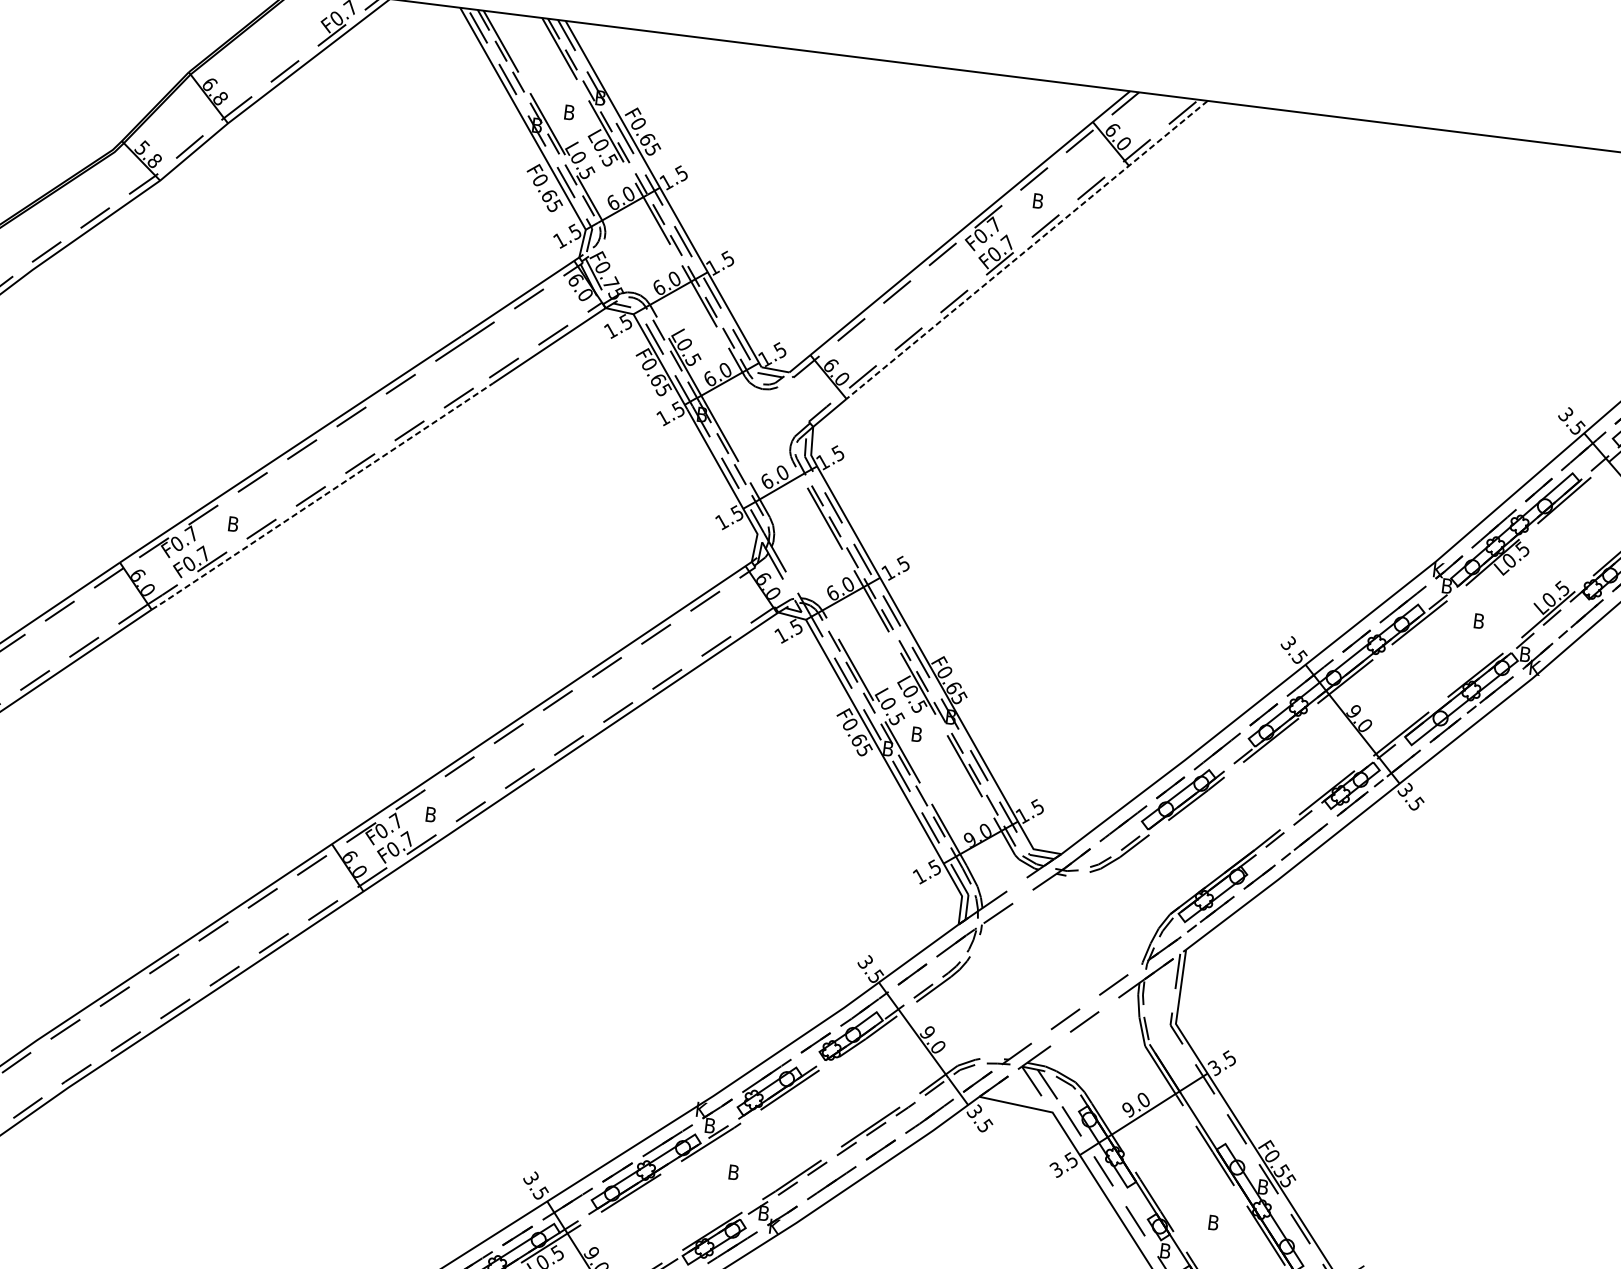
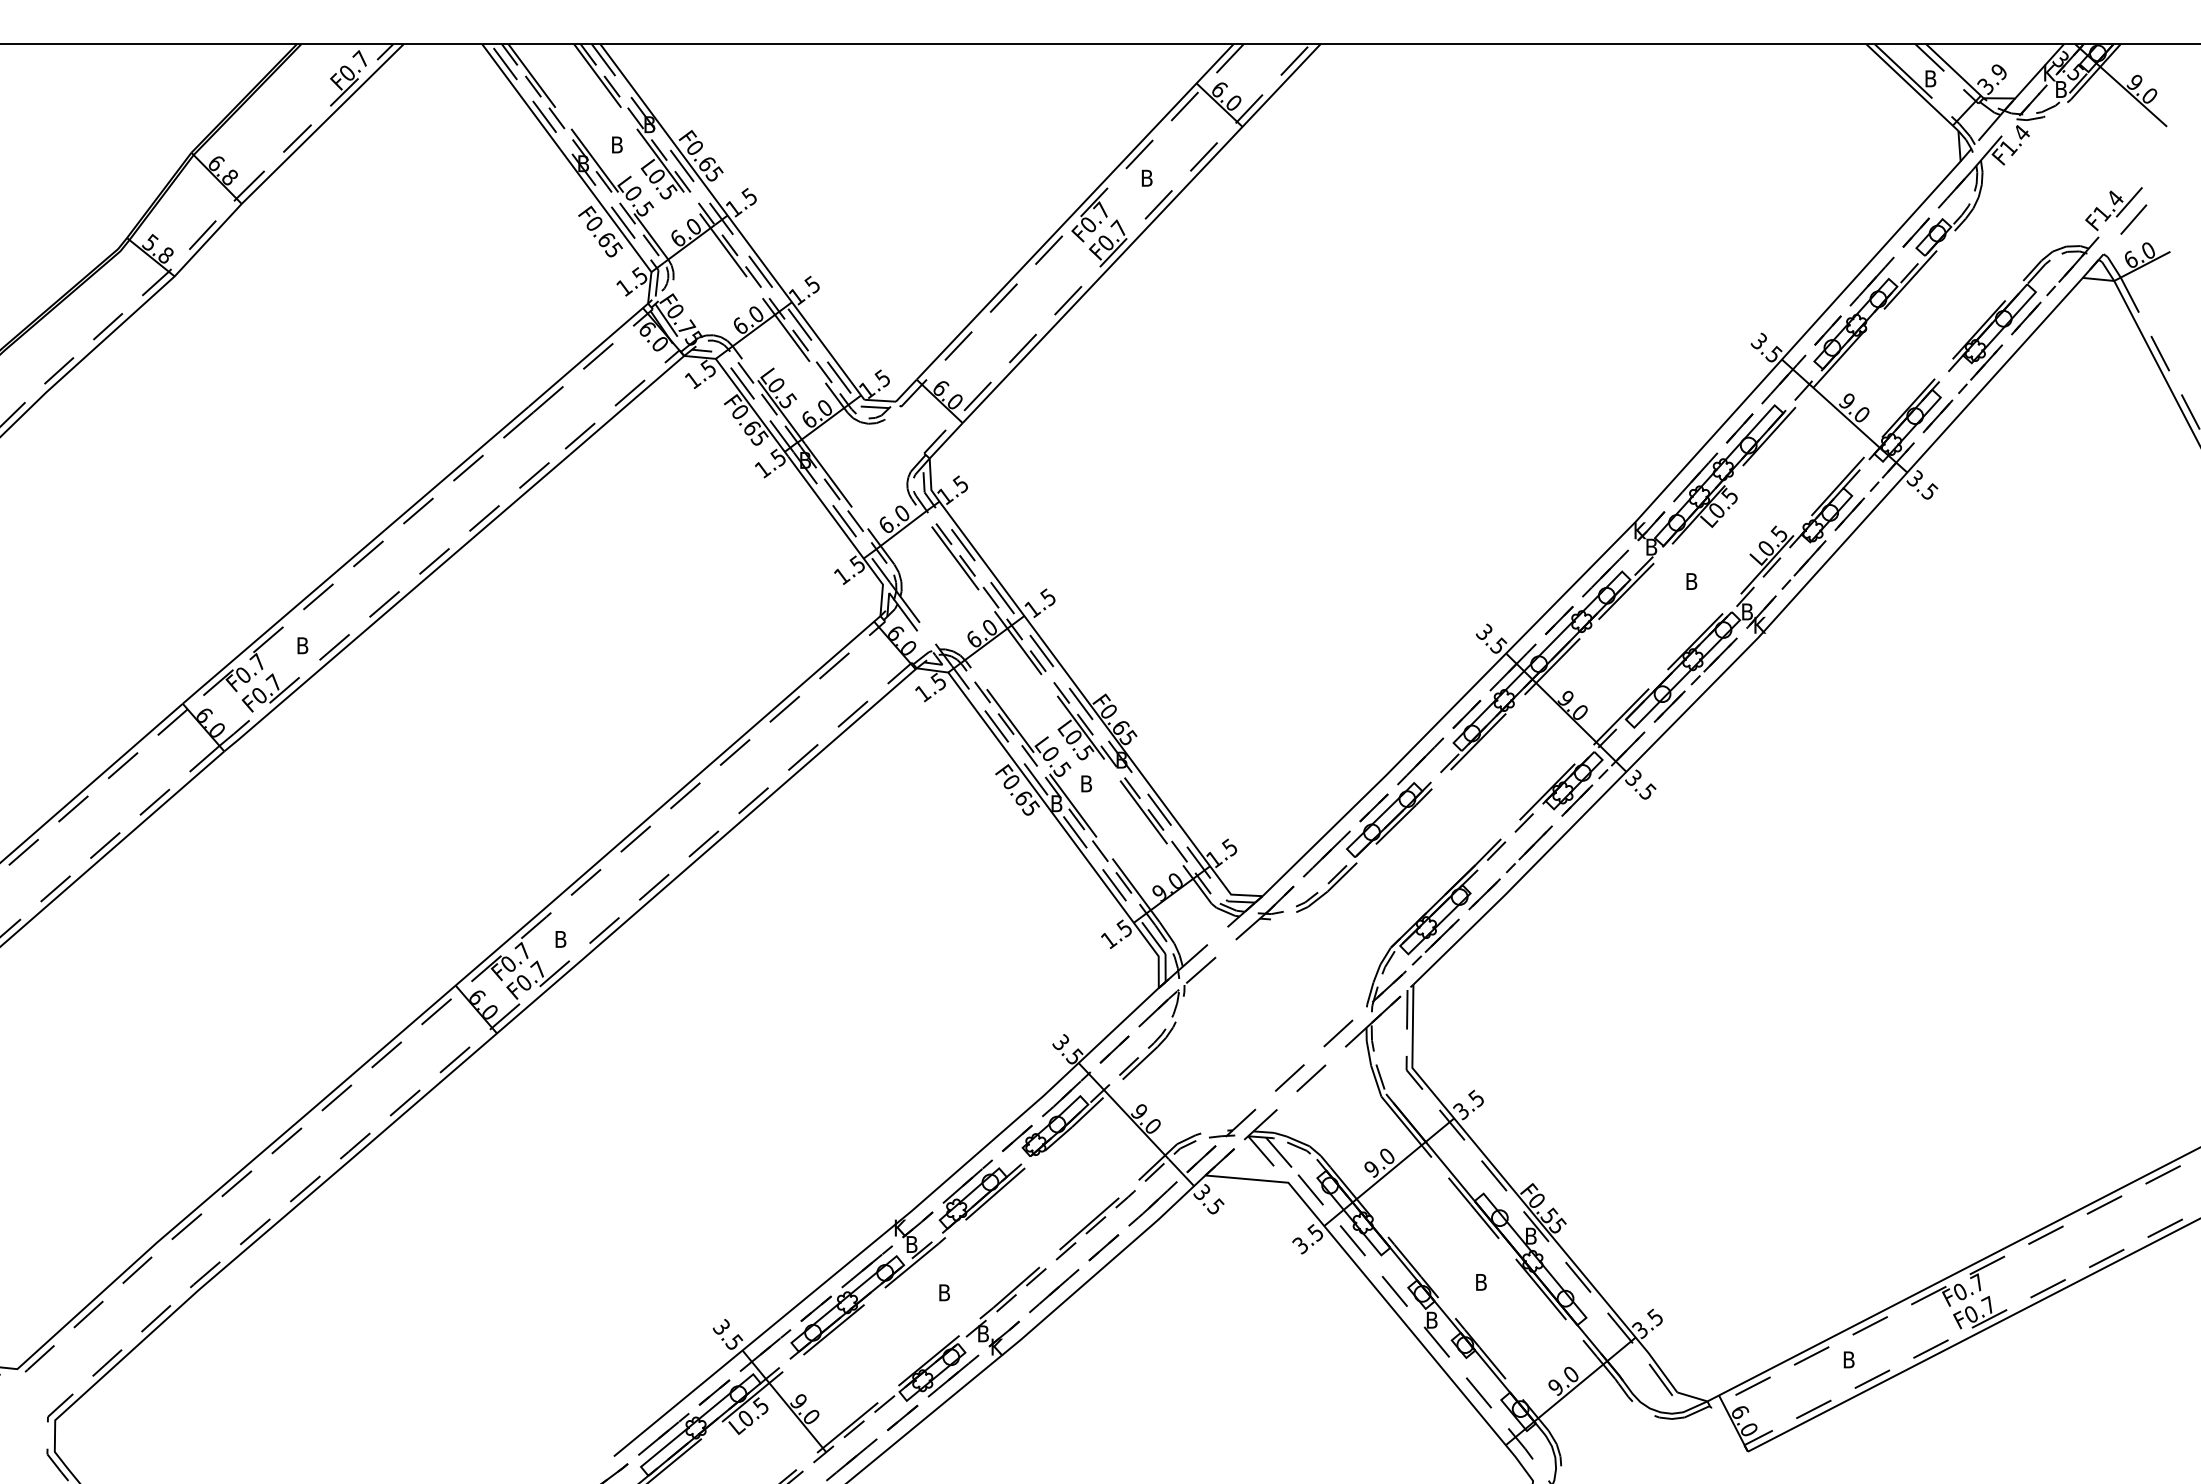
line: (1027, 249) -> (1141, 233), dashed -> solid
line: (322, 497) -> (397, 603), dashed -> solid

